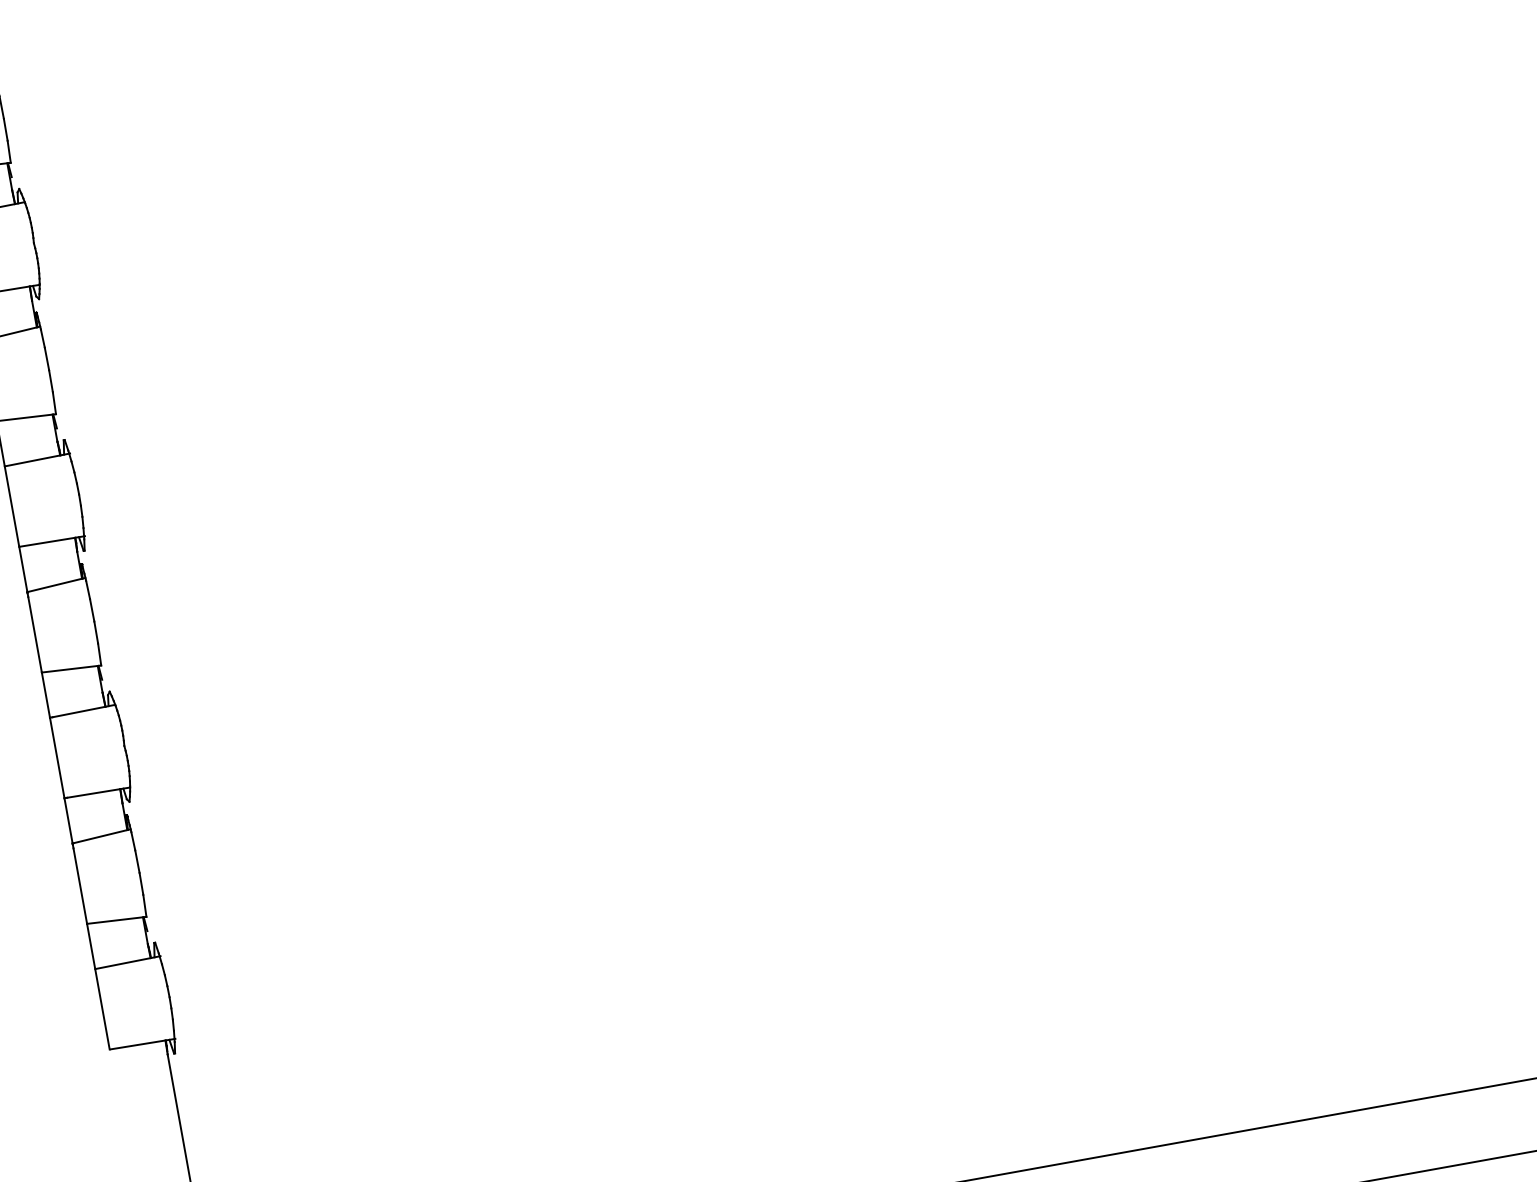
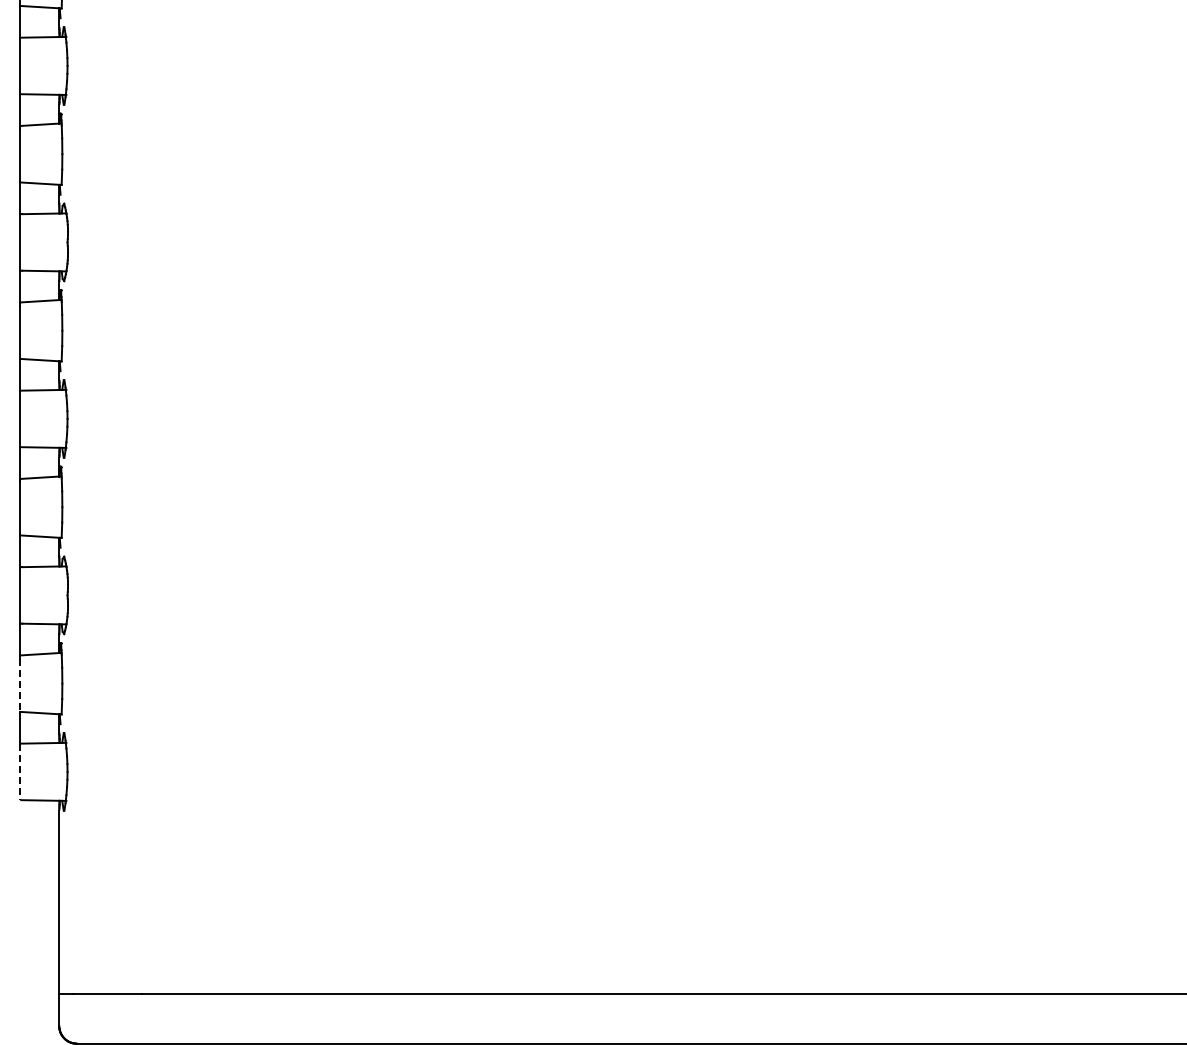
line: (80, 886) -> (20, 685), solid -> dashed
line: (102, 1010) -> (20, 772), solid -> dashed

